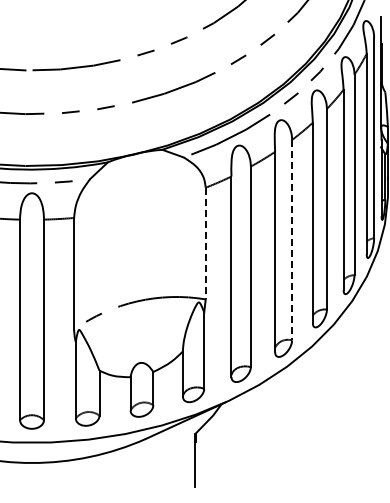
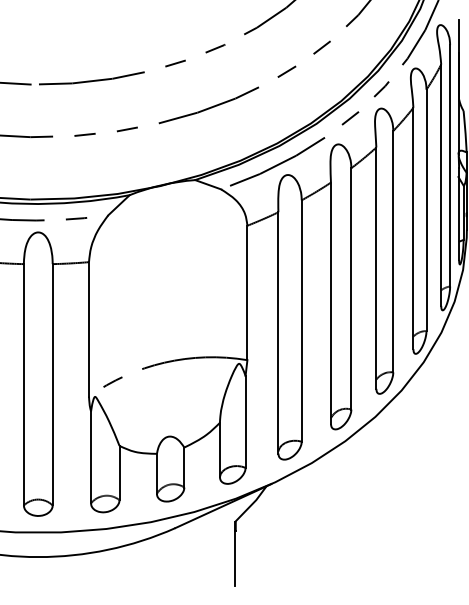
line: (292, 240) -> (351, 289), dashed -> solid
line: (205, 243) -> (247, 292), dashed -> solid

